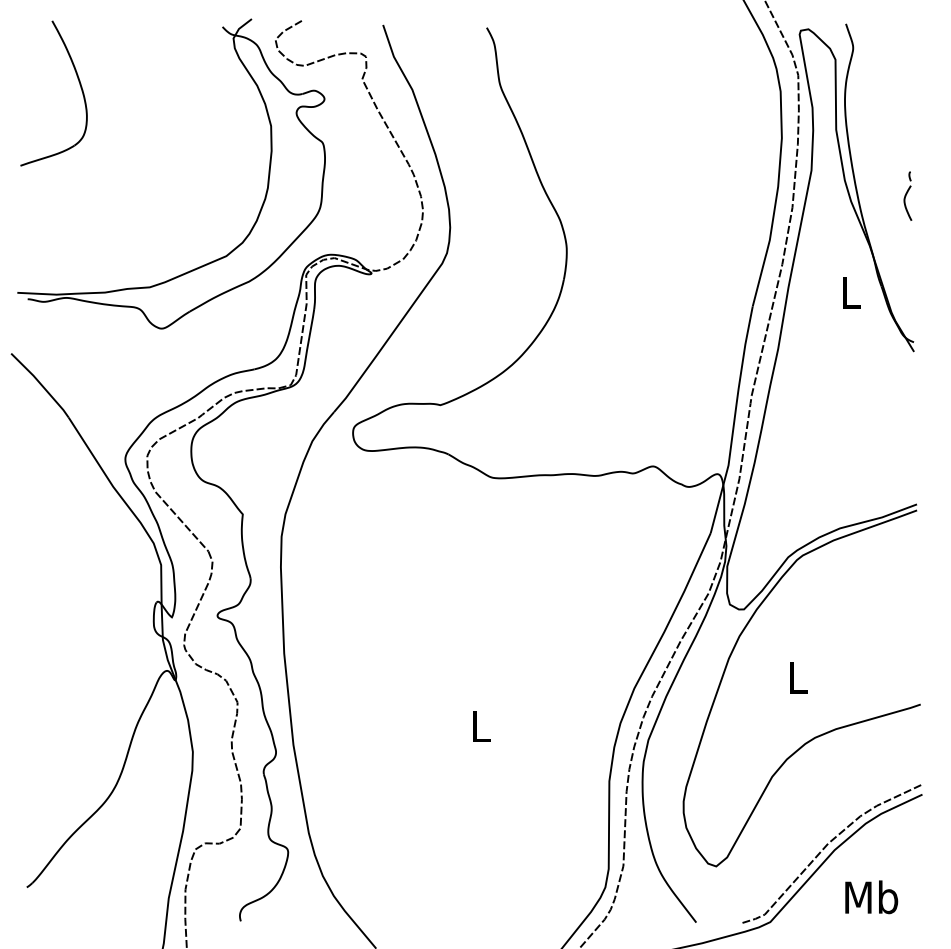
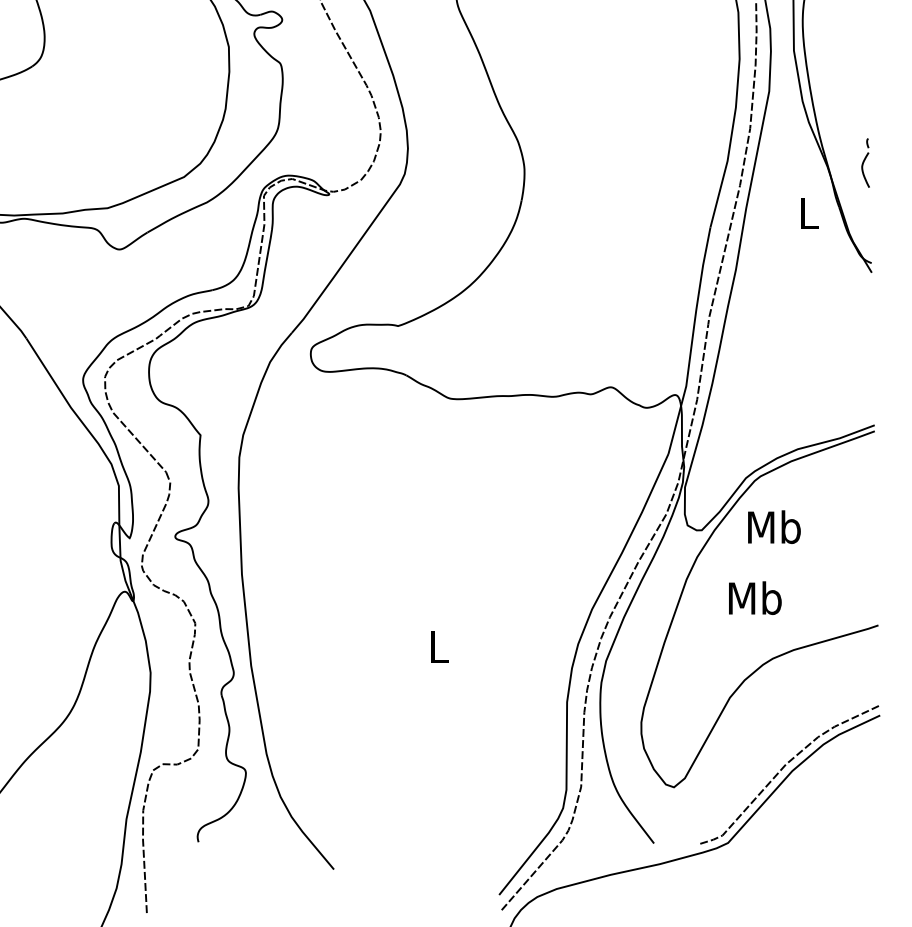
part: (907, 195) -> (865, 162), moved
text: (797, 677) -> (755, 598), L -> Mb
text: (871, 897) -> (774, 527), moved

